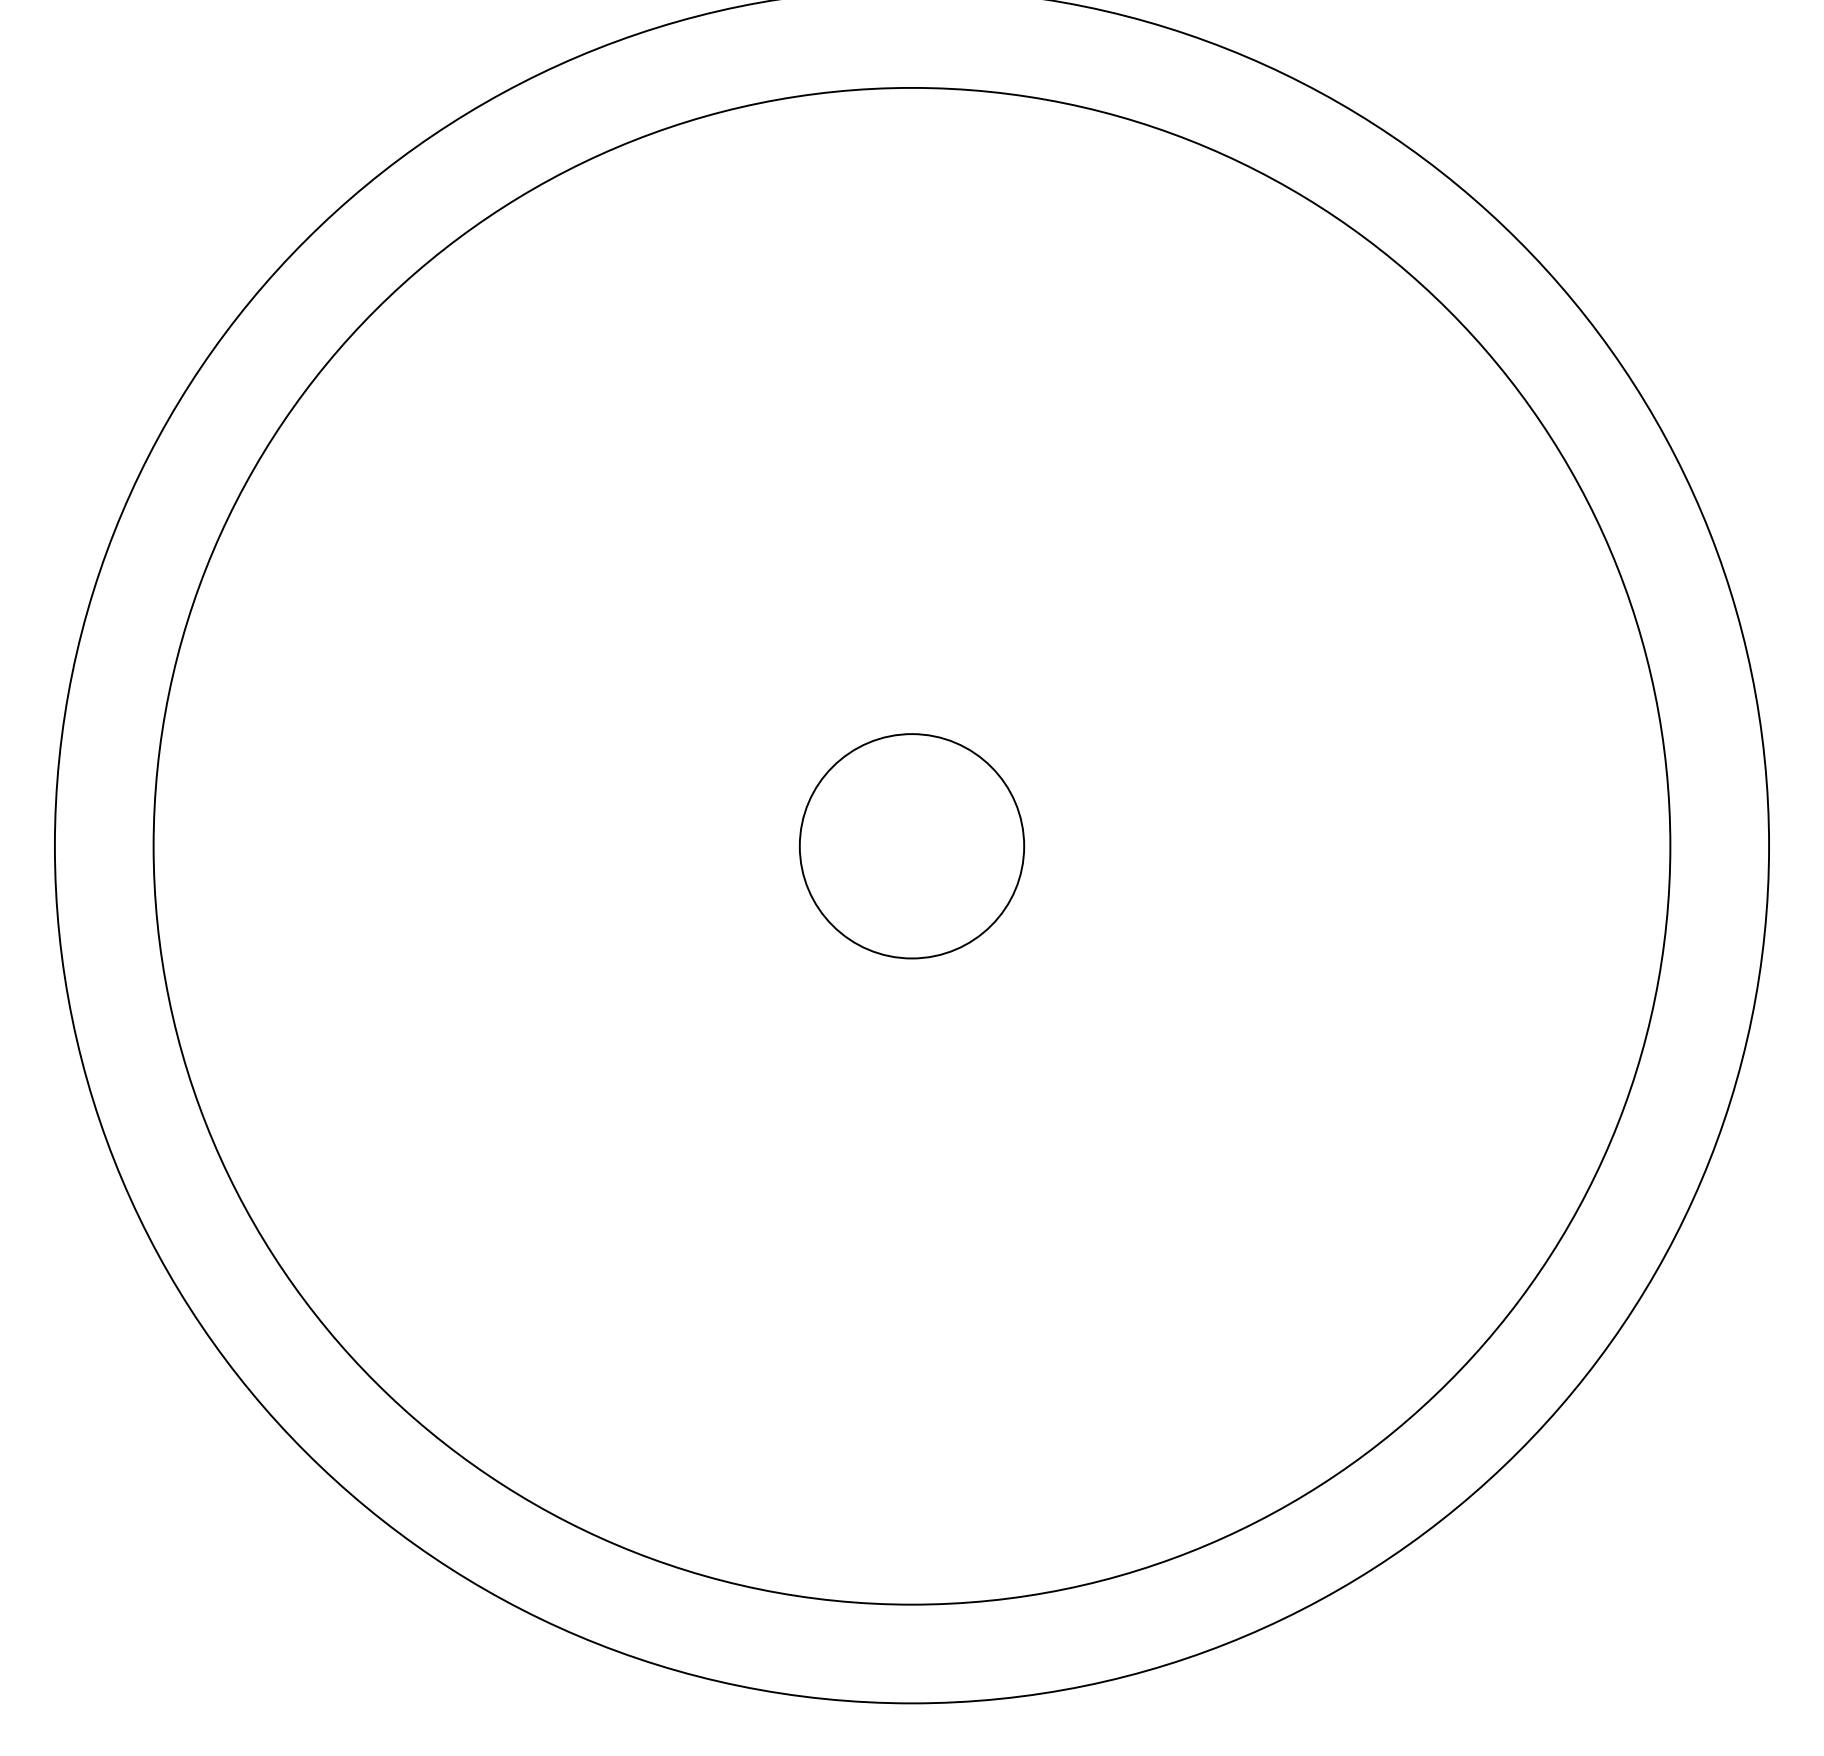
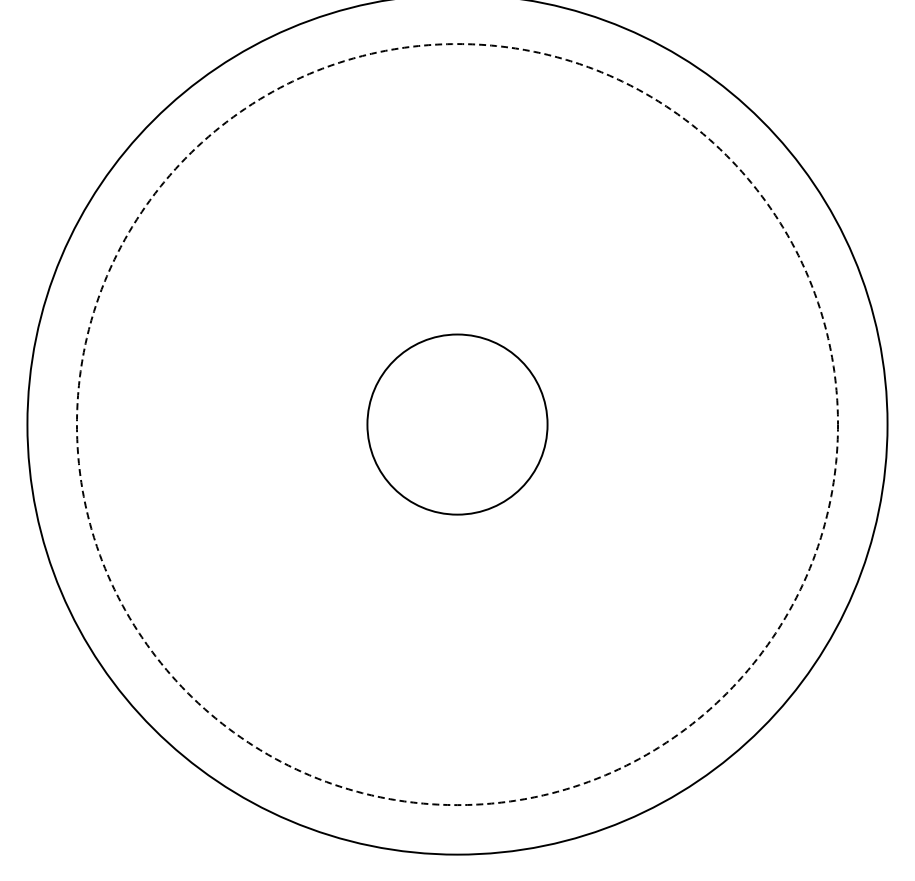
circle: (912, 846) -> (457, 424), size x1.6
circle: (912, 846) -> (457, 424), solid -> dashed

